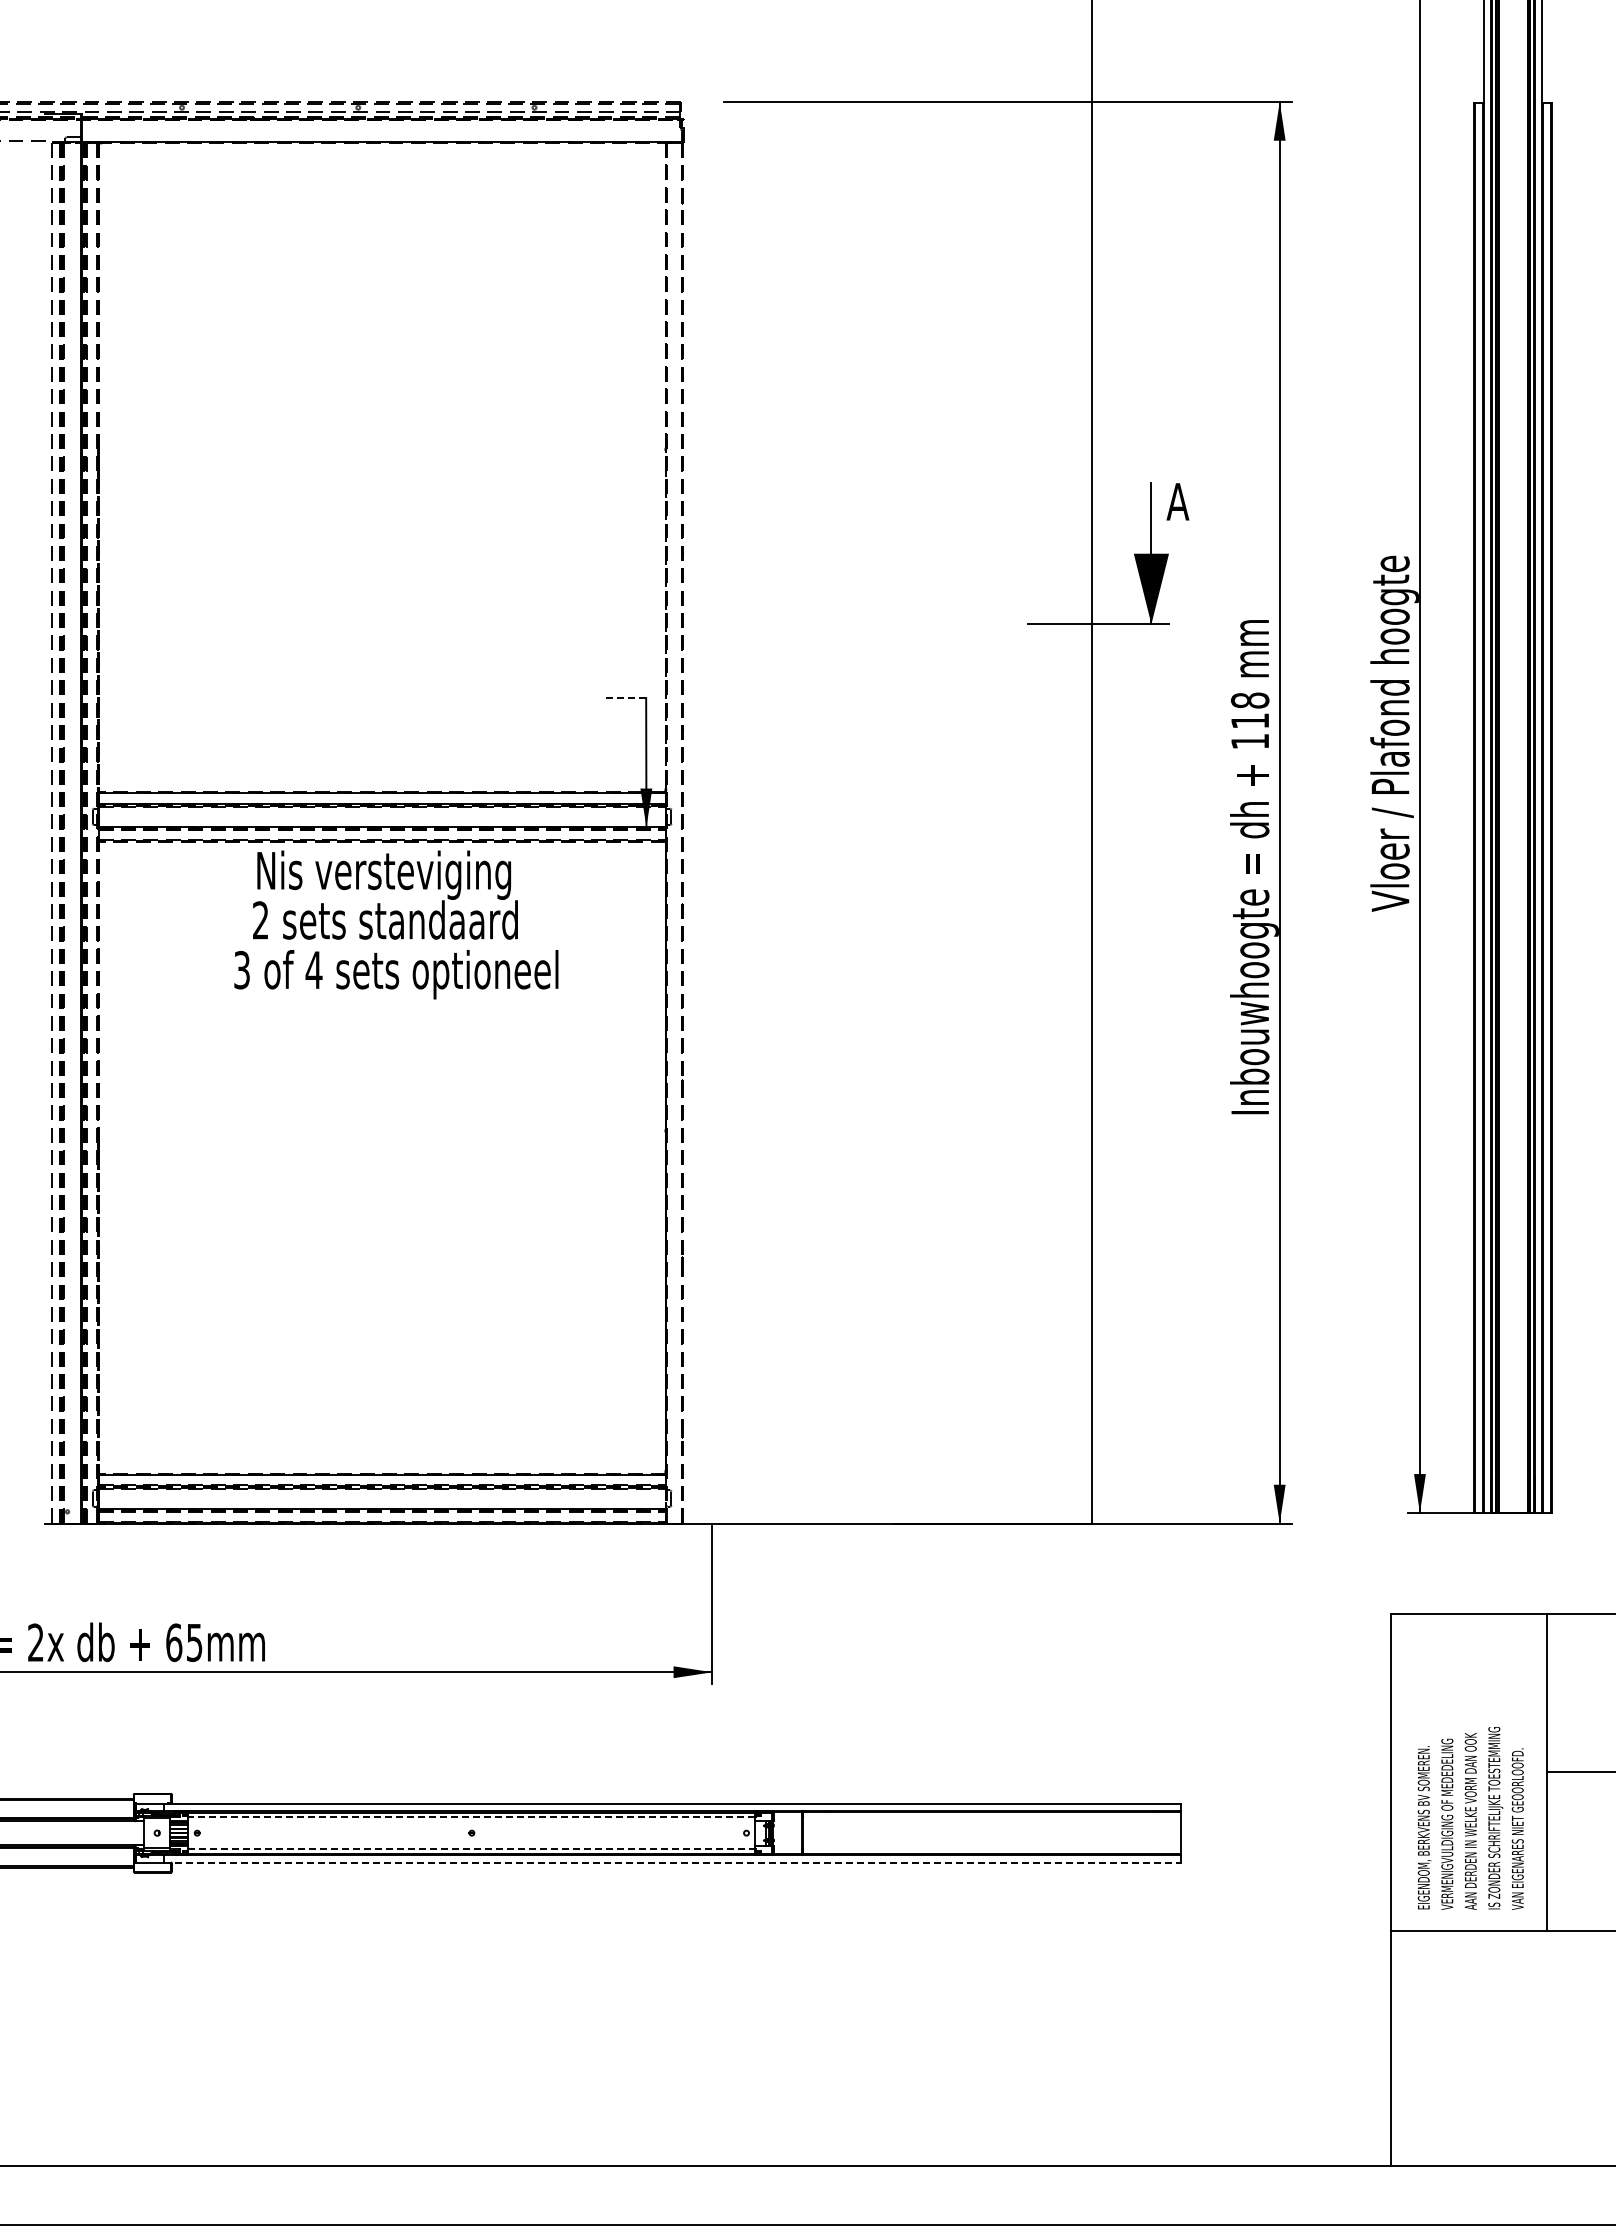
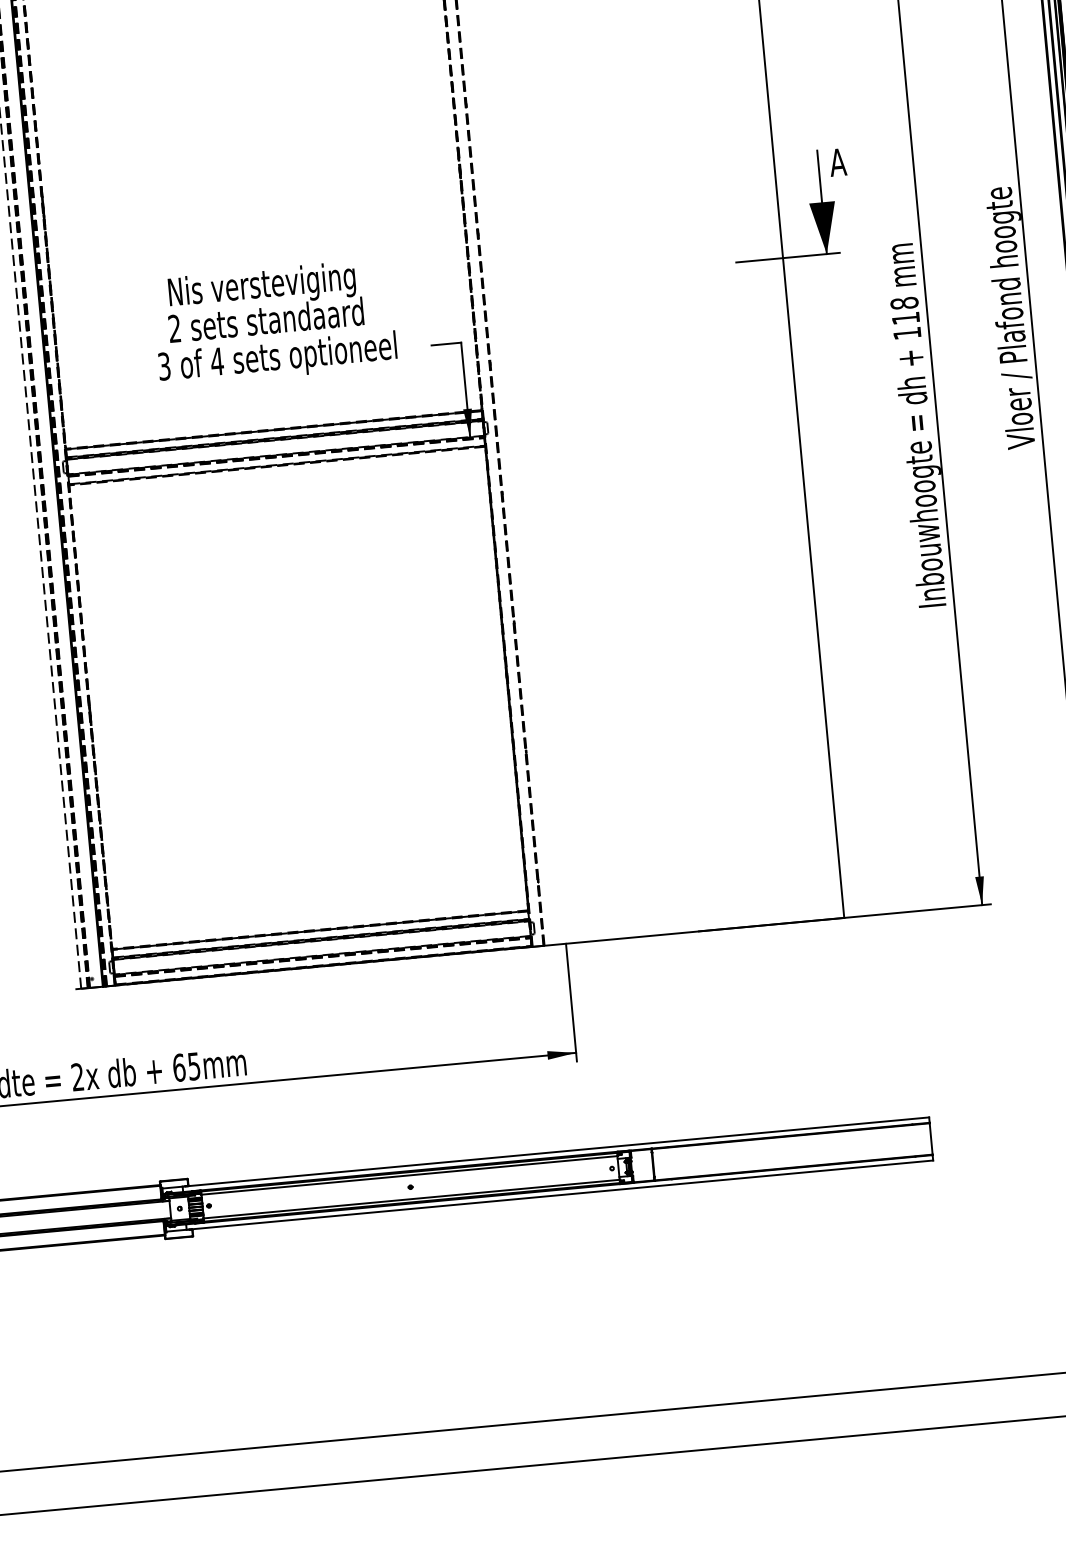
line: (625, 698) -> (446, 344), dashed -> solid
text: (396, 924) -> (274, 322), moved
line: (471, 1817) -> (409, 1175), dashed -> solid
line: (472, 1849) -> (412, 1199), dashed -> solid
line: (672, 1862) -> (559, 1195), dashed -> solid

